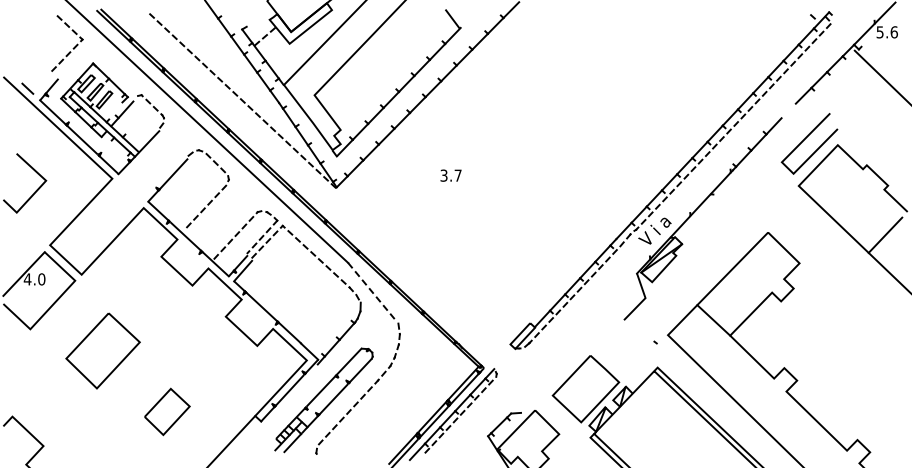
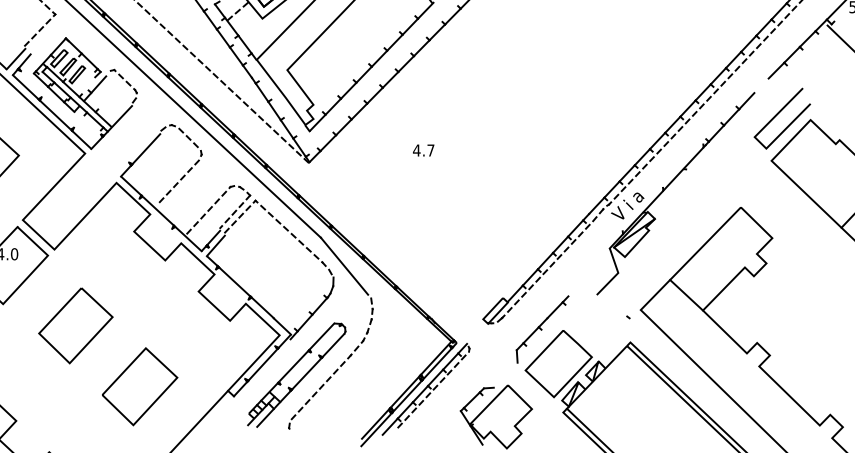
line: (42, 84) -> (15, 59), added
text: (443, 175) -> (416, 150), 3.7 -> 4.7
line: (372, 291) -> (345, 266), dashed -> solid
part: (569, 354) -> (542, 329), added
part: (167, 411) -> (140, 386), size x1.67

